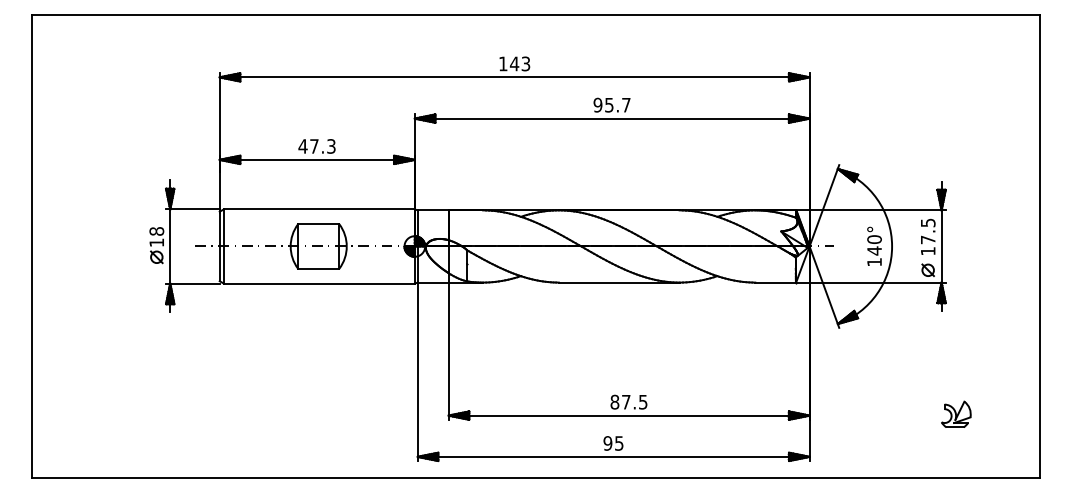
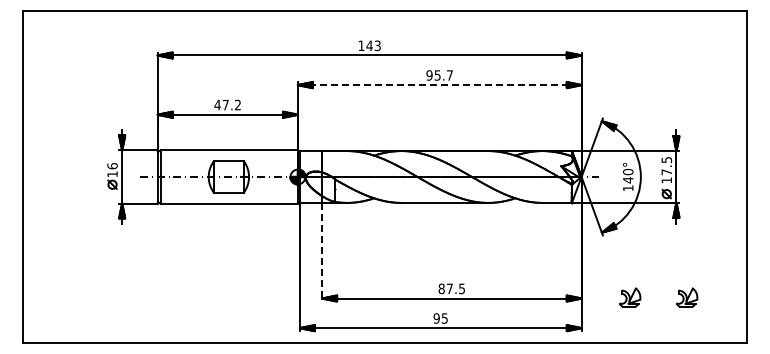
line: (611, 119) -> (439, 85), solid -> dashed
text: (330, 146) -> (237, 105), 47.3 -> 47.2
text: (156, 231) -> (112, 166), 18 -> 16
line: (449, 351) -> (322, 252), solid -> dashed
part: (877, 414) -> (630, 297), added

